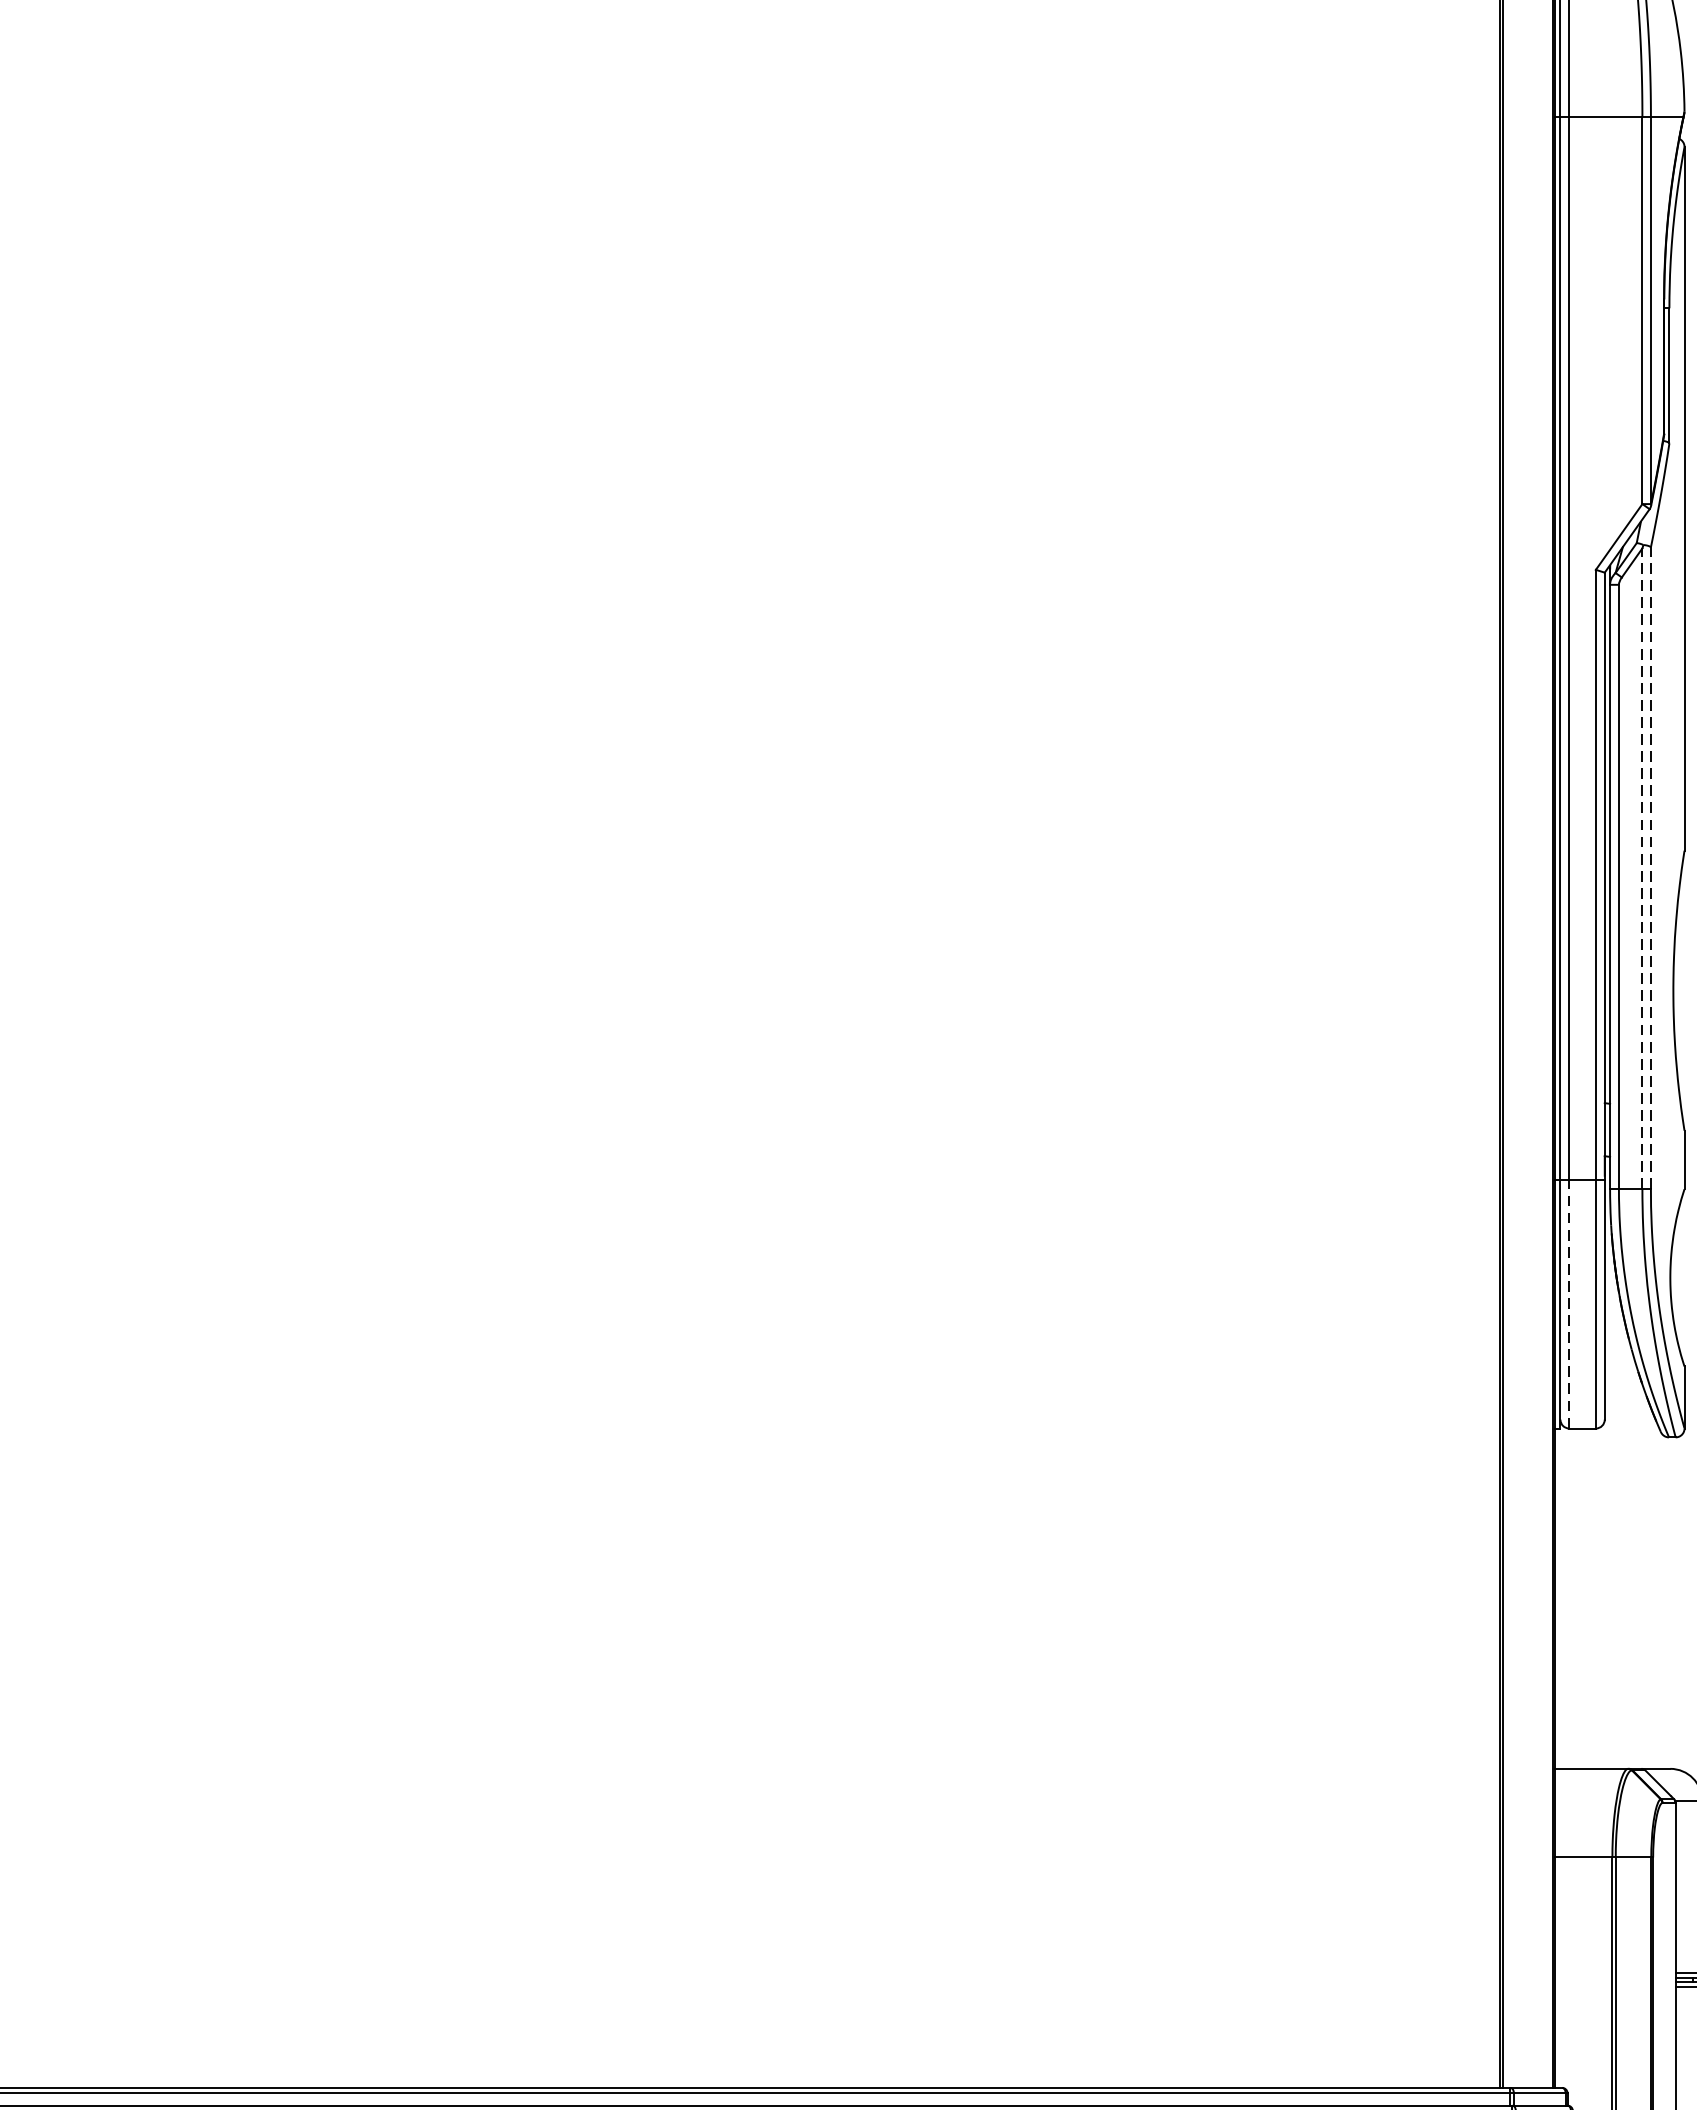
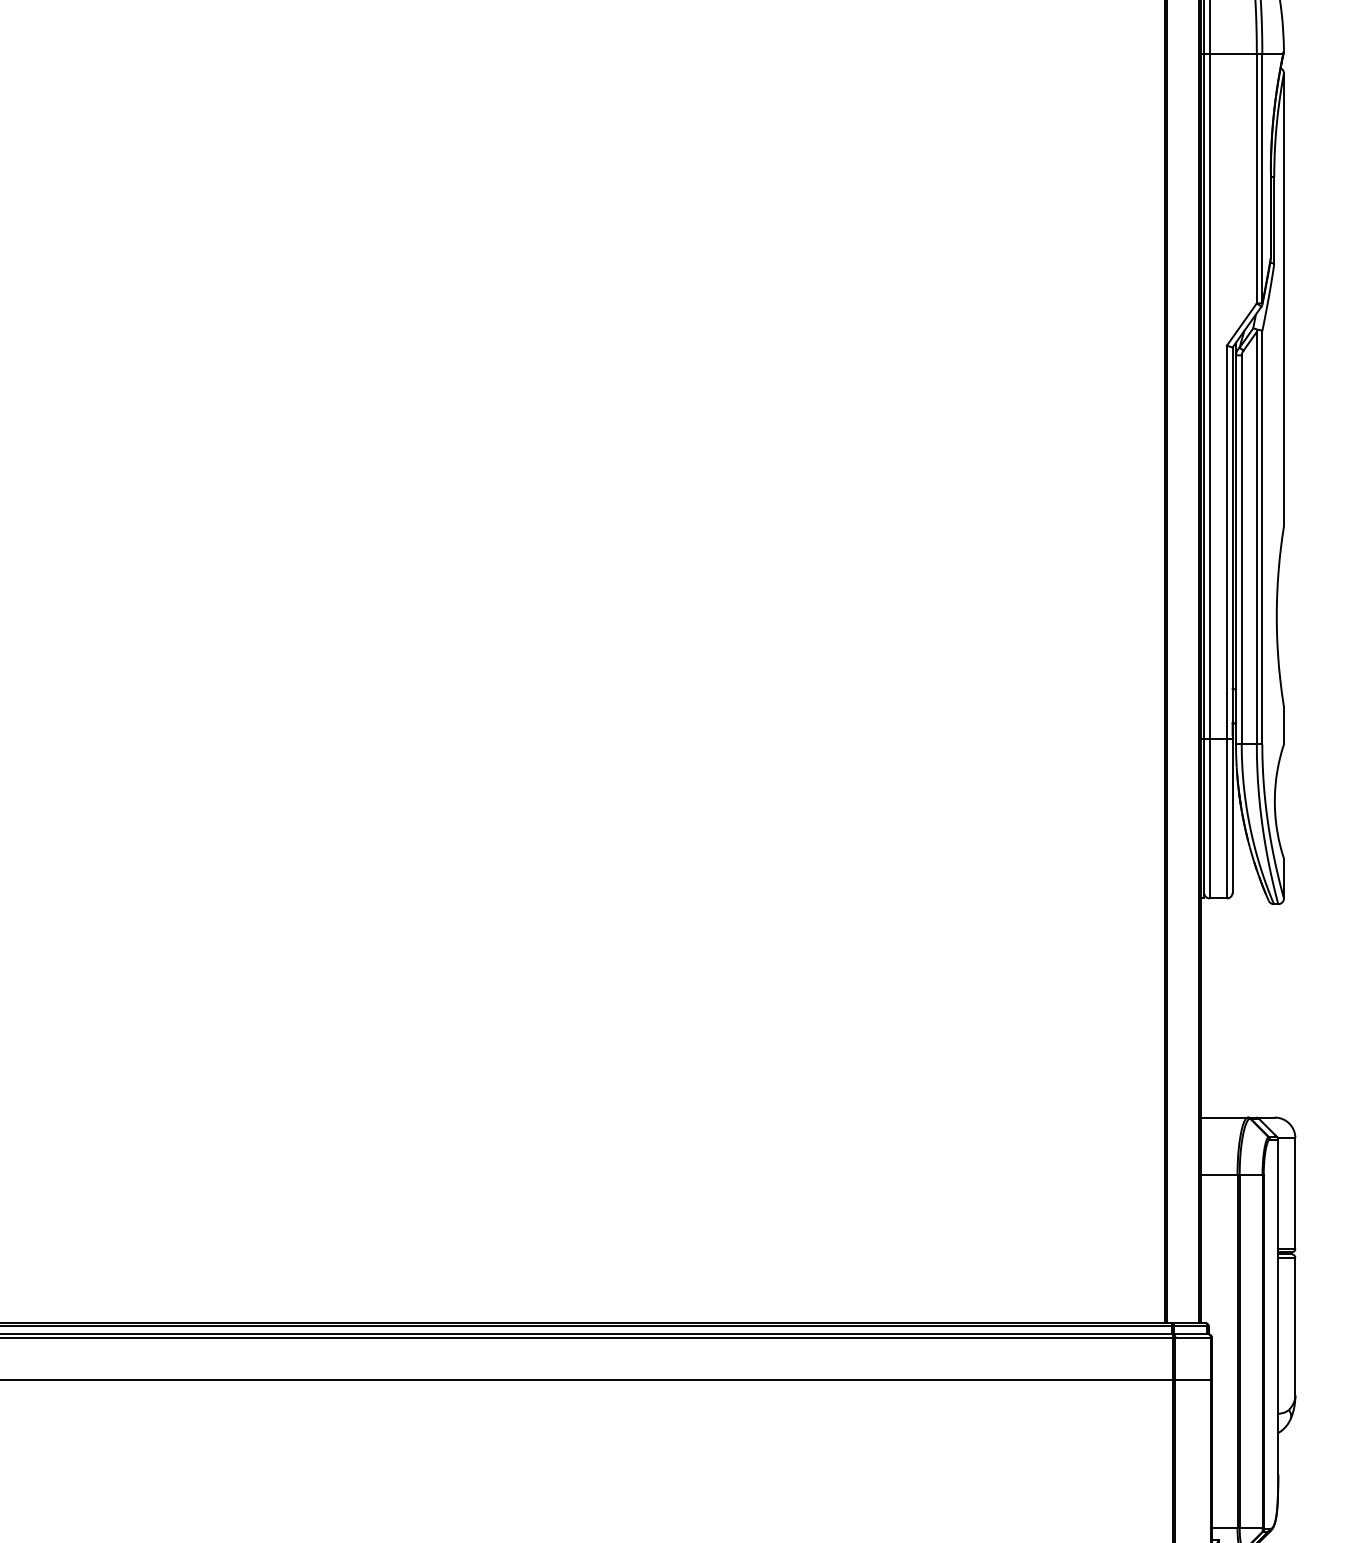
line: (1641, 867) -> (1256, 537), dashed -> solid
line: (1651, 867) -> (1262, 537), dashed -> solid
line: (1568, 1304) -> (1209, 818), dashed -> solid

